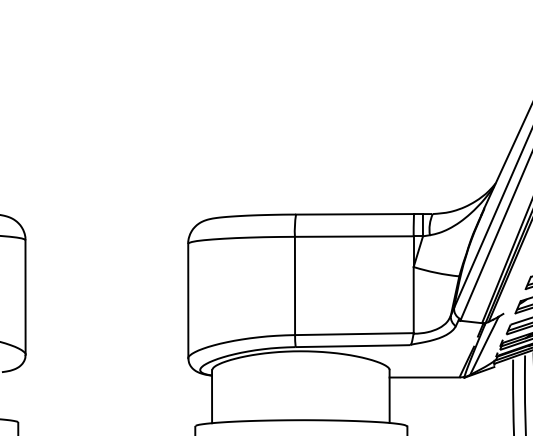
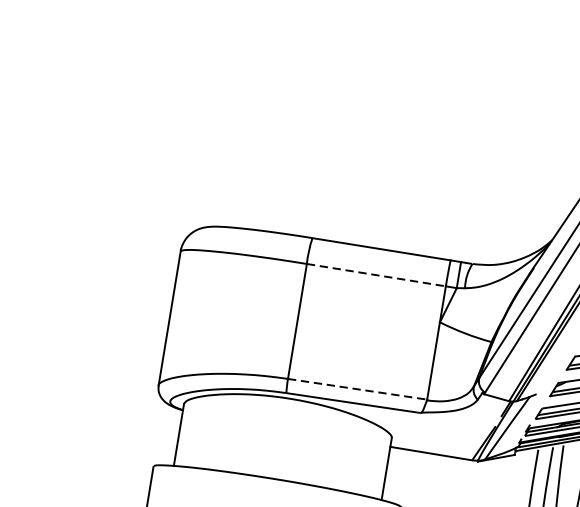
line: (354, 236) -> (376, 275), solid -> dashed
line: (354, 334) -> (357, 389), solid -> dashed

